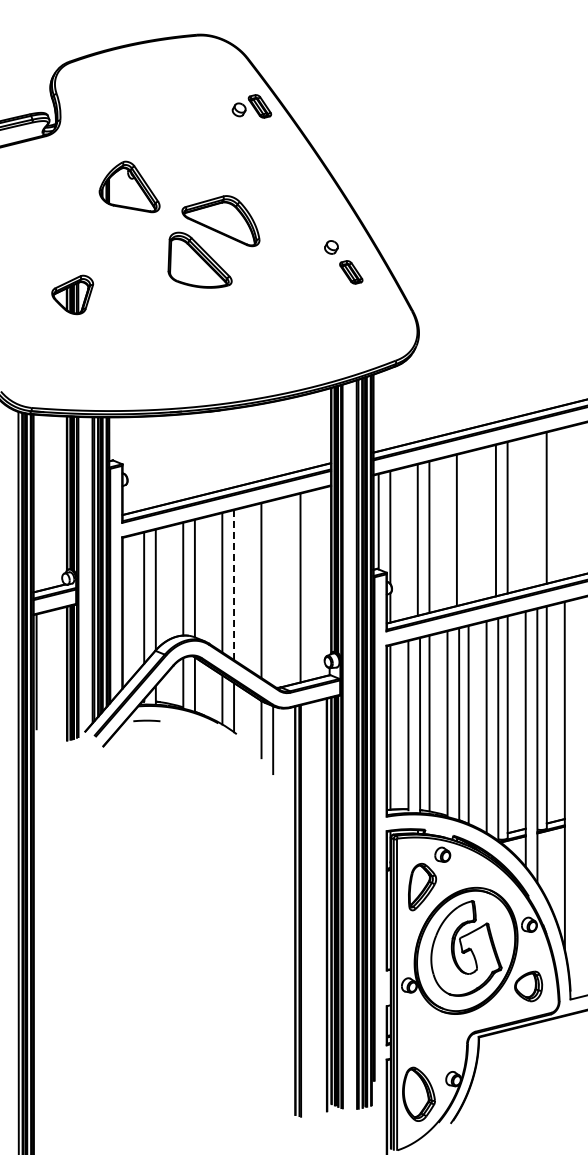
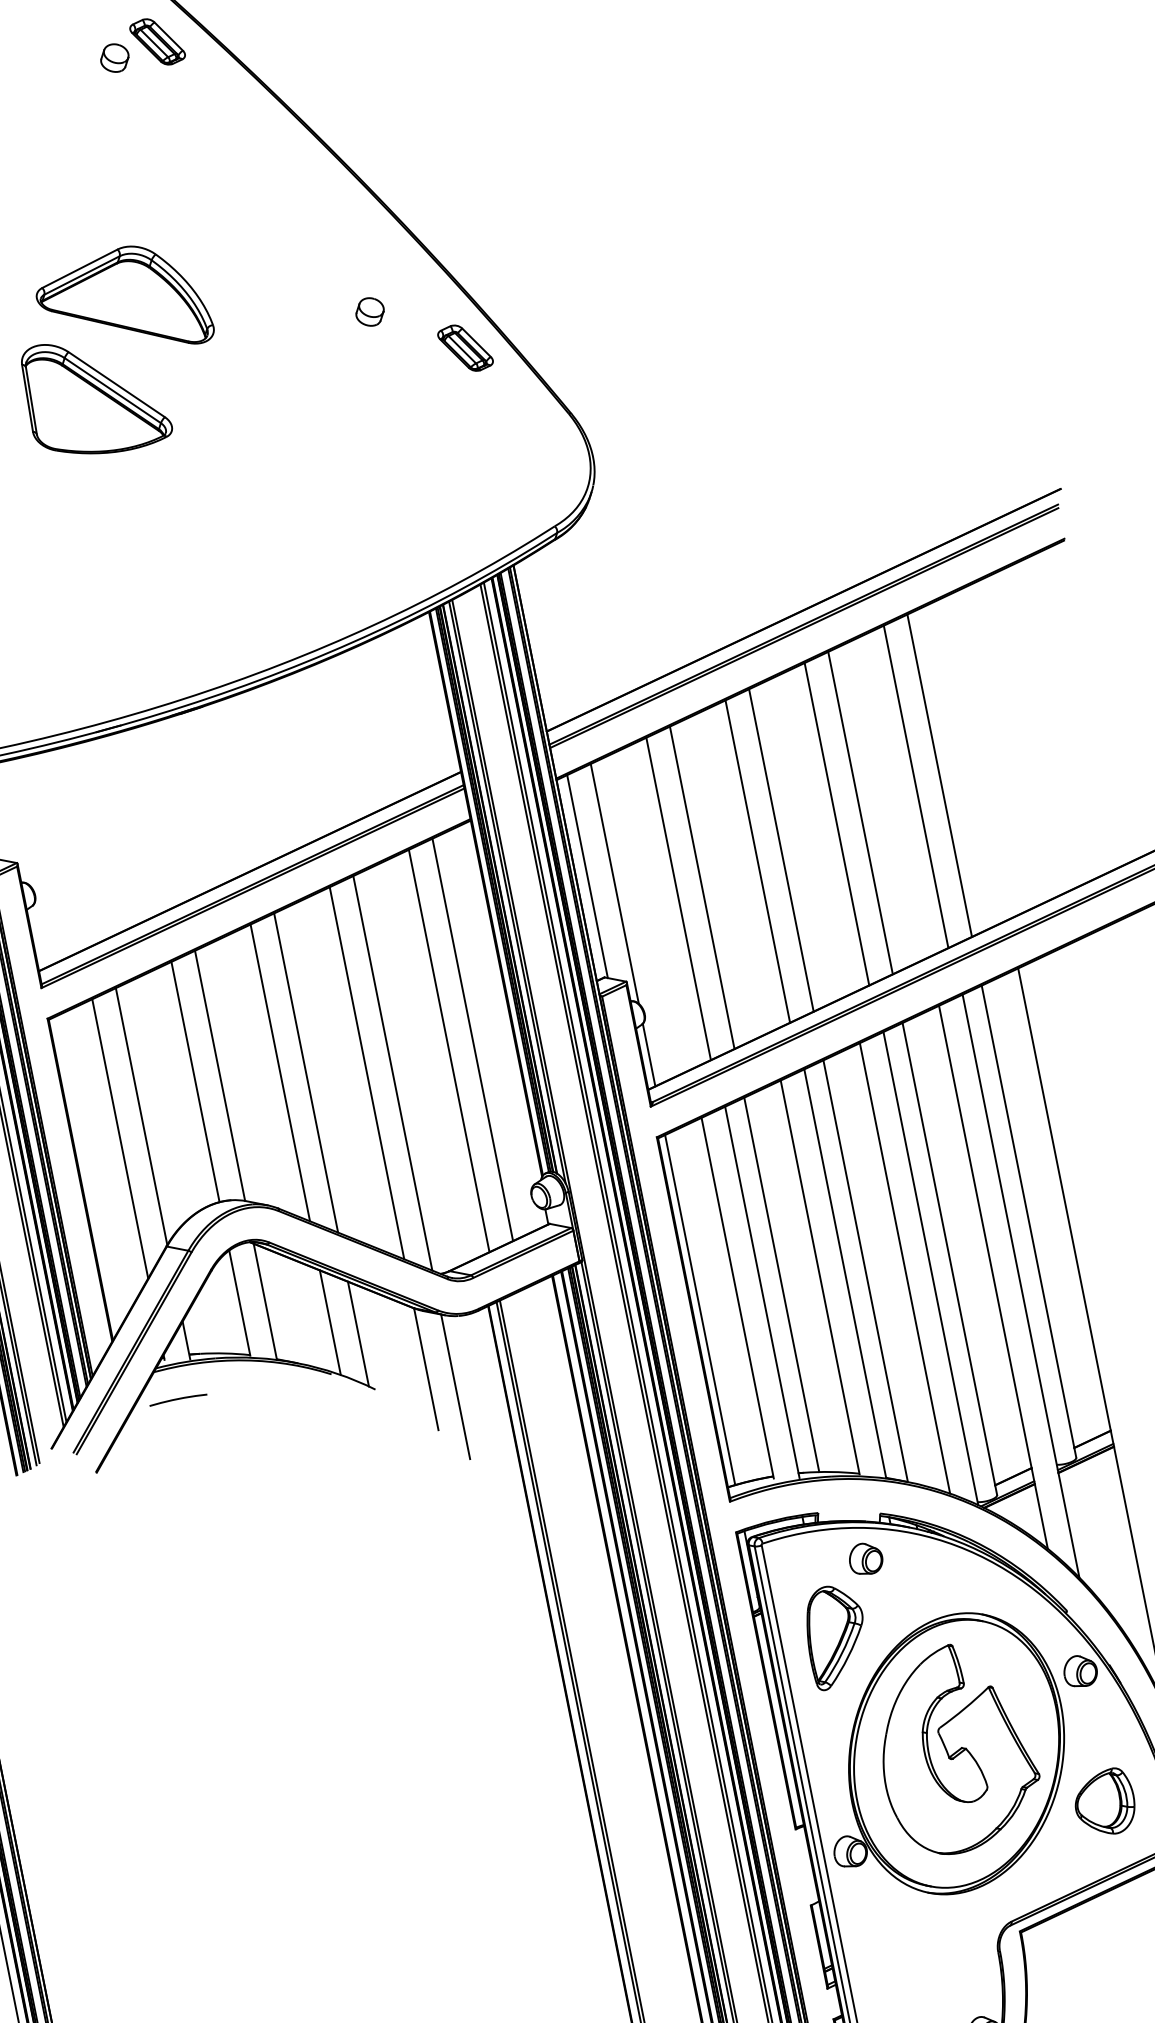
part: (351, 272) -> (466, 348), moved
line: (535, 510) -> (916, 785), added
line: (468, 527) -> (781, 850), added
line: (312, 584) -> (473, 1038), added
line: (234, 585) -> (307, 1073), dashed -> solid
line: (273, 592) -> (393, 1071), added

